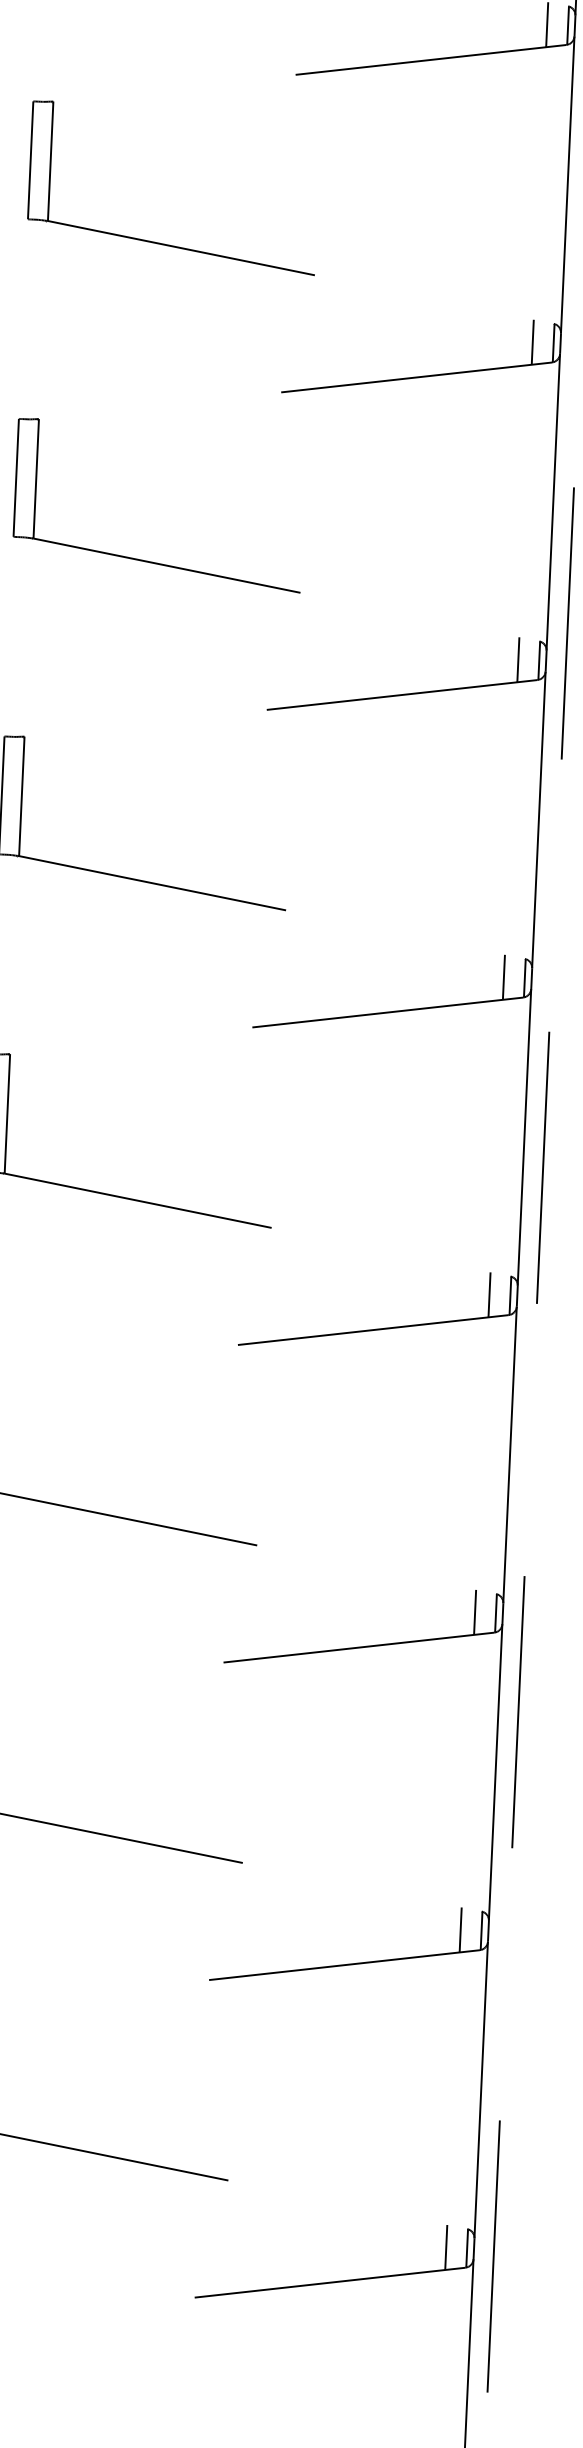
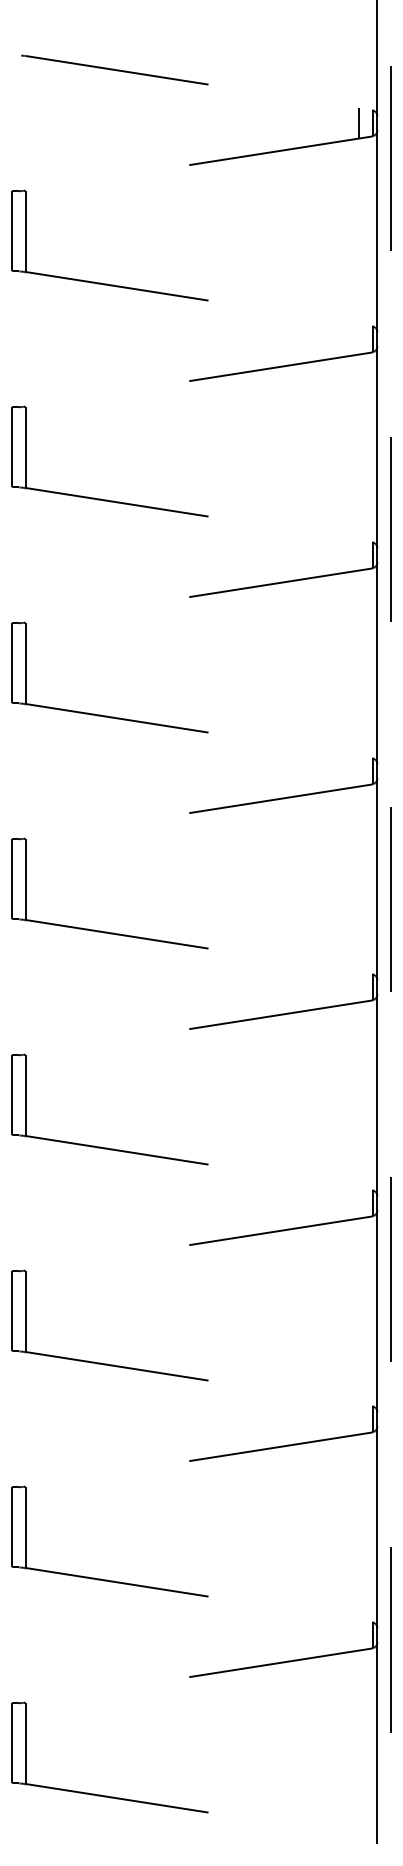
line: (532, 342) -> (358, 339), removed
line: (518, 660) -> (358, 555), removed
line: (503, 977) -> (358, 771), removed
line: (489, 1295) -> (358, 987), removed
line: (475, 1612) -> (358, 1203), removed
line: (460, 1930) -> (358, 1419), removed
line: (446, 2247) -> (358, 1635), removed

